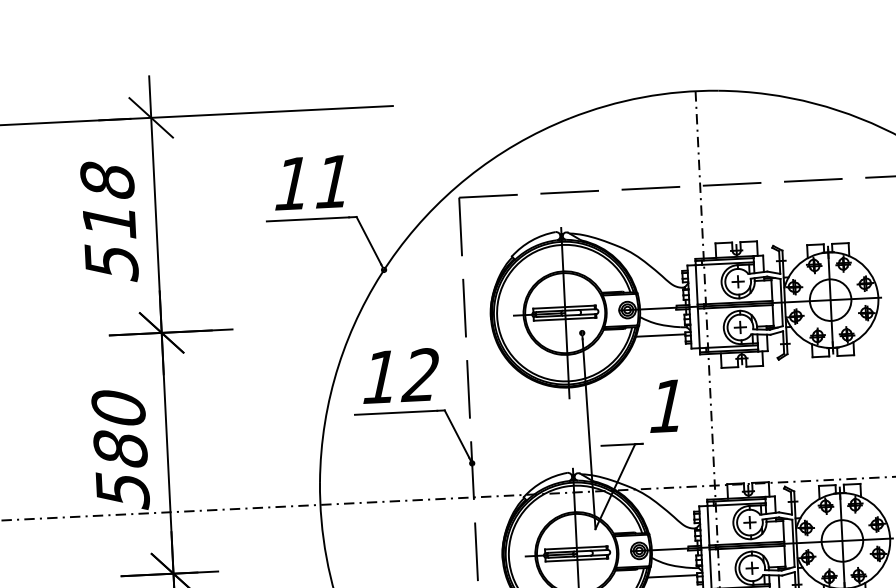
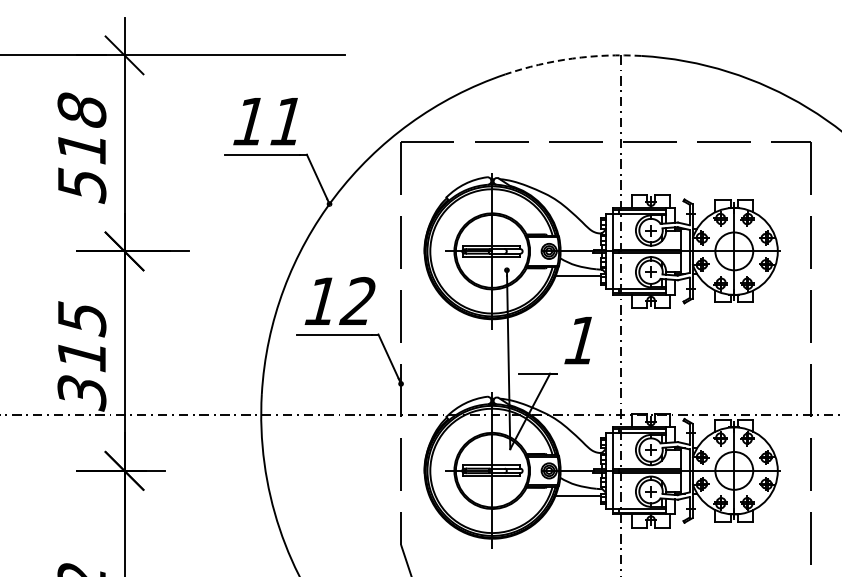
arc: (642, 97) -> (572, 58), solid -> dashed
text: (120, 450) -> (81, 356), 580 -> 315

